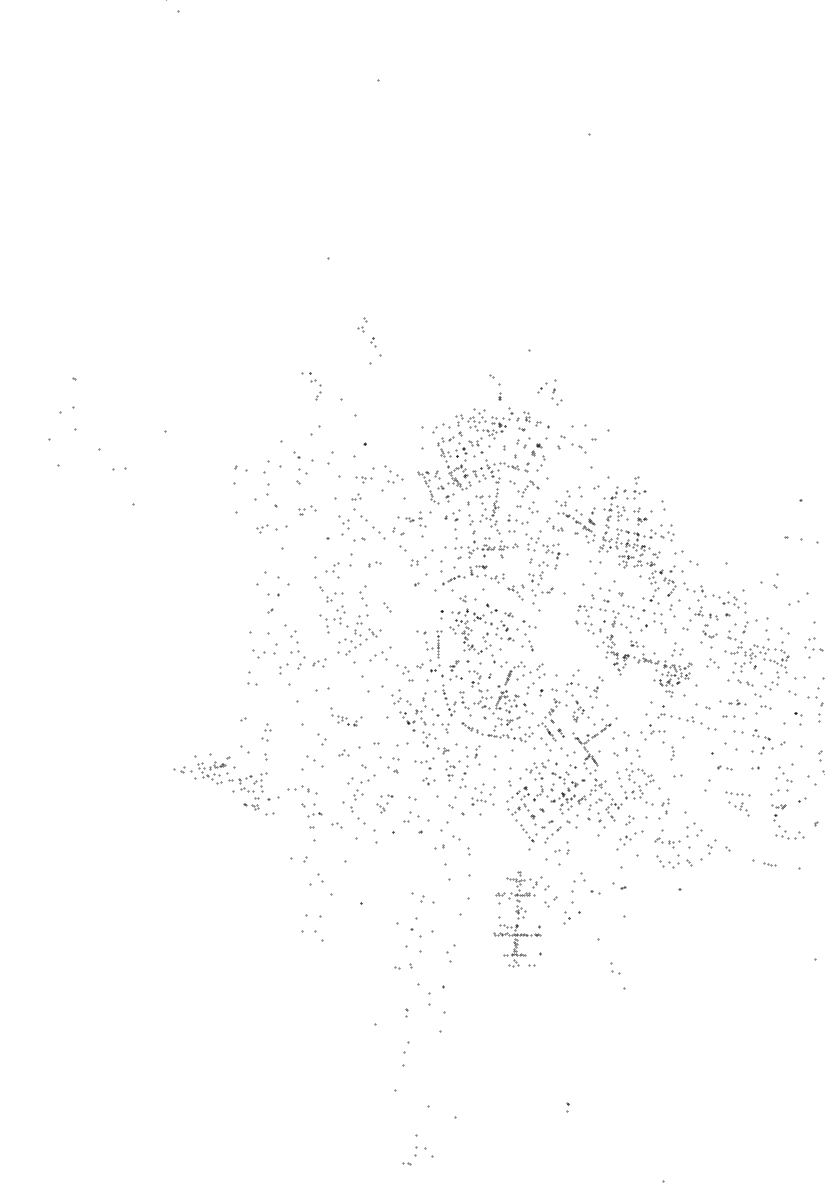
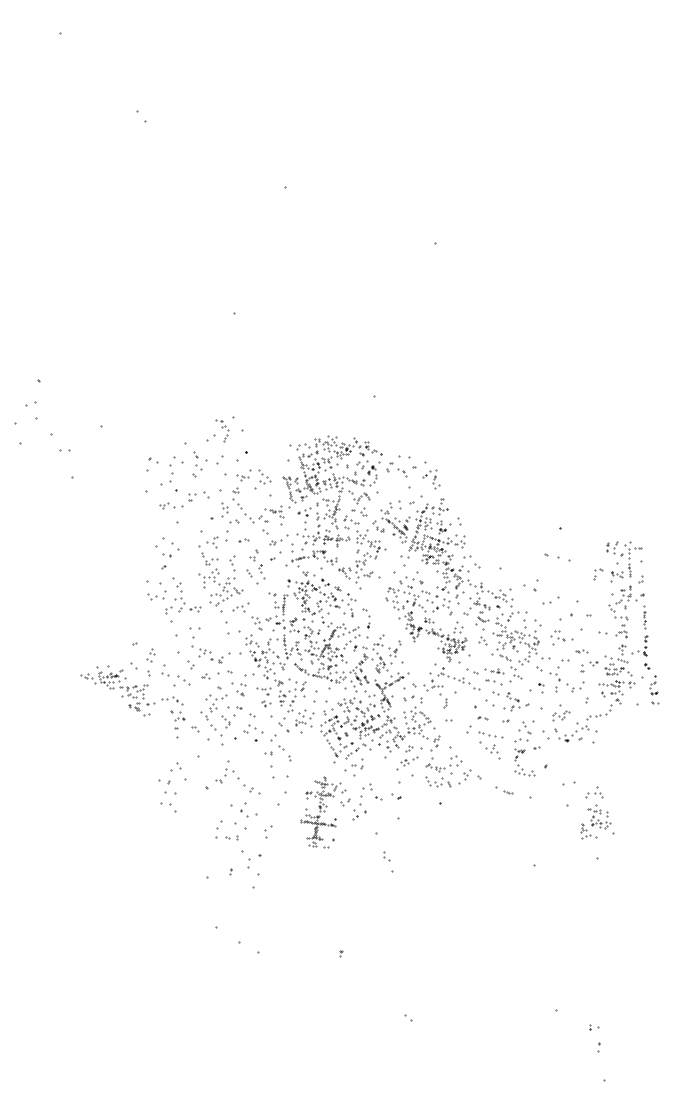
part: (368, 339) -> (257, 566), moved
part: (312, 385) -> (222, 430), moved
part: (495, 387) -> (366, 618), moved
part: (549, 393) -> (431, 479), moved
part: (307, 510) -> (198, 496), size x1.67
part: (251, 678) -> (165, 670), moved
part: (346, 715) -> (210, 649), size x1.67
part: (738, 803) -> (490, 745), size x1.43
part: (384, 804) -> (231, 717), size x1.67
part: (299, 859) -> (164, 781), moved
part: (405, 1053) -> (218, 829), moved
part: (417, 1149) -> (227, 771), moved

